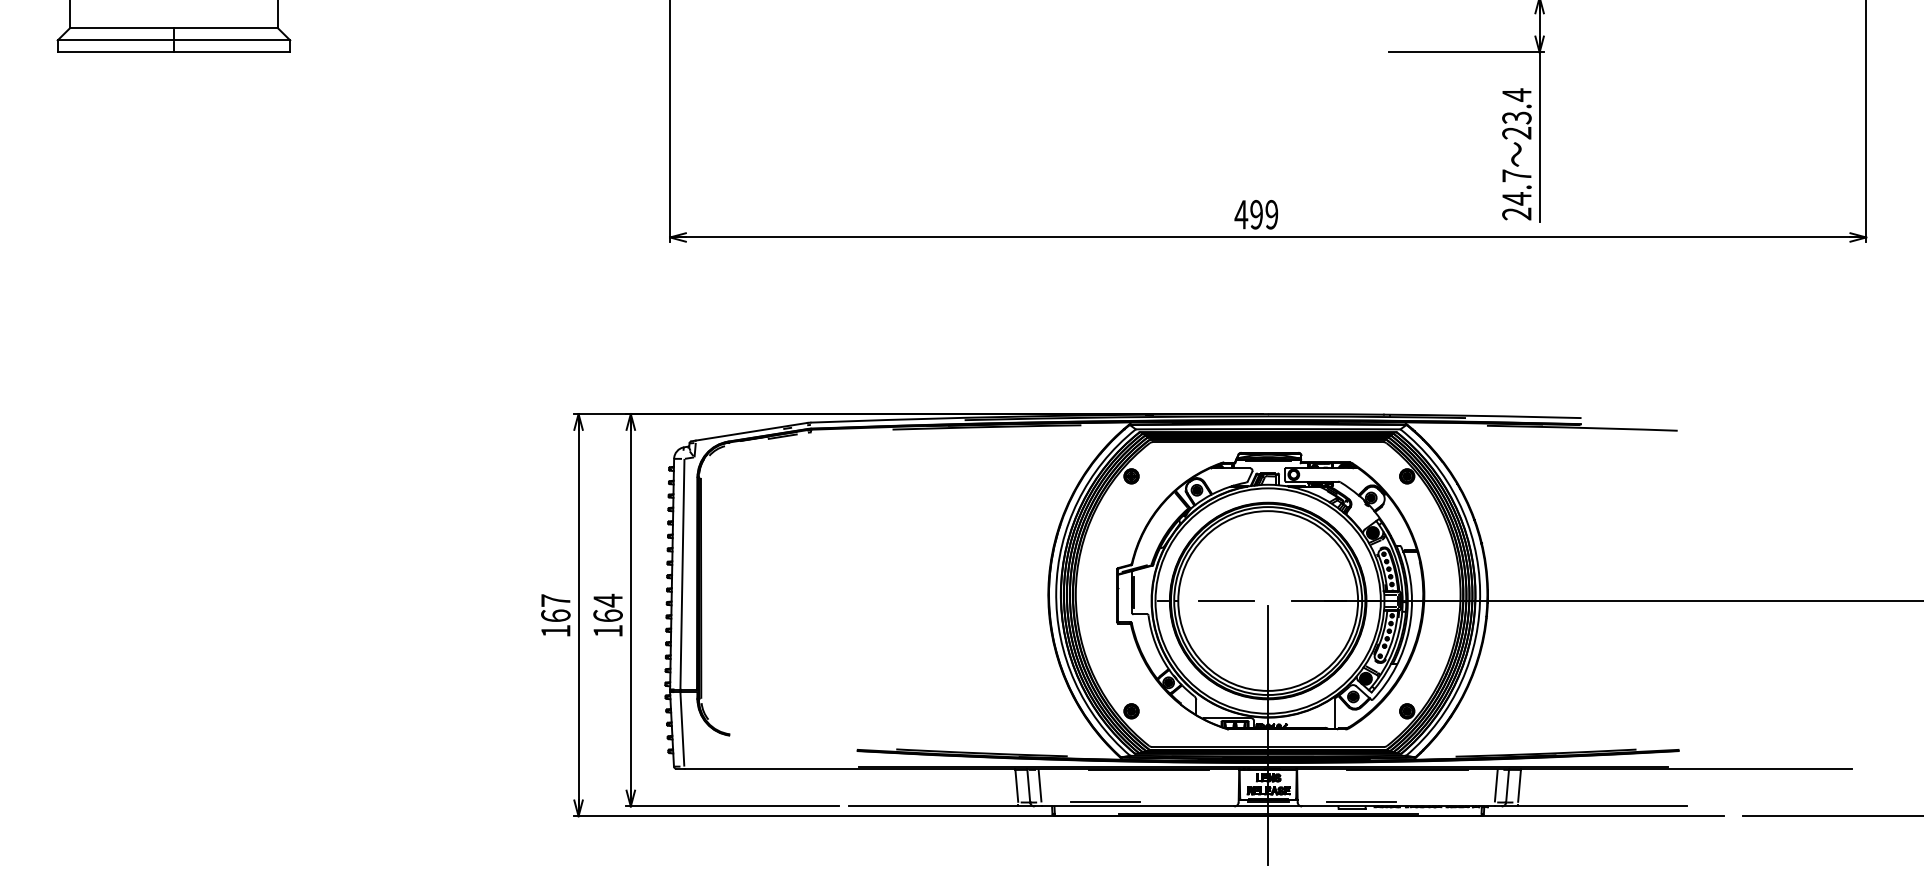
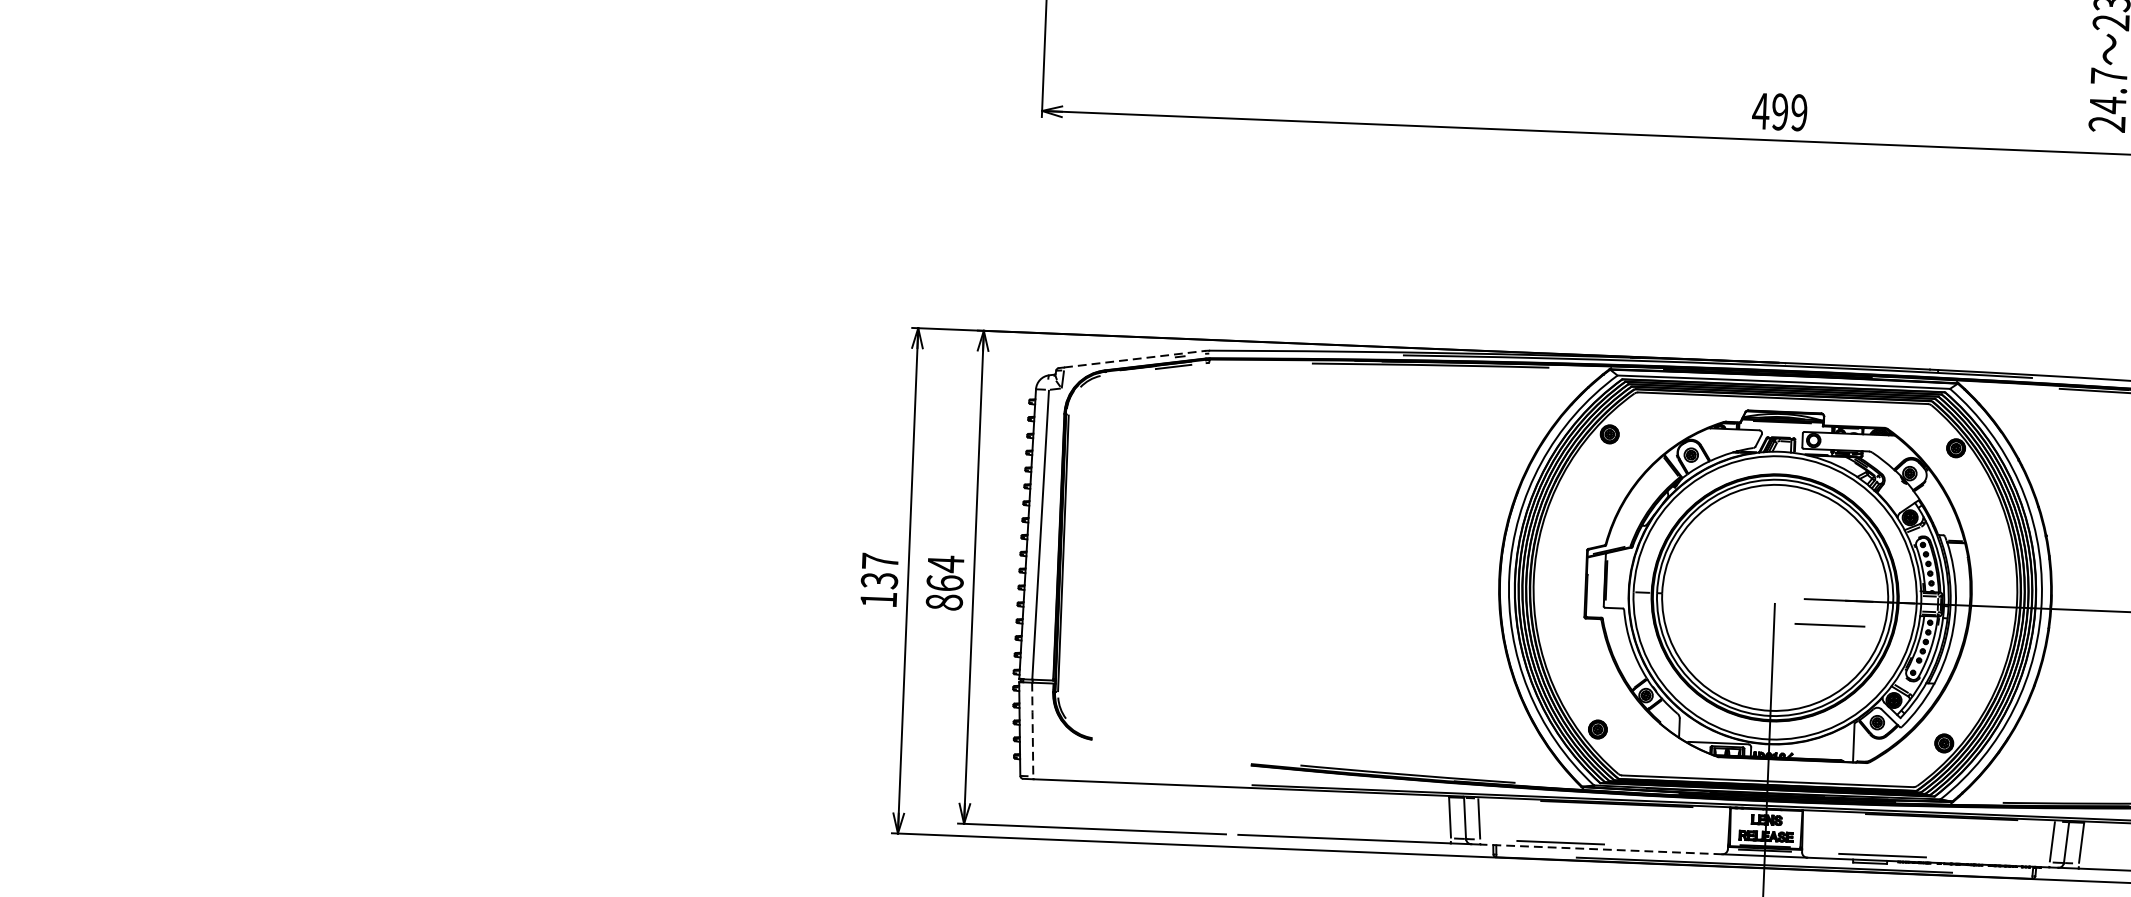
line: (751, 431) -> (1134, 358), solid -> dashed
line: (1226, 600) -> (1829, 624), moved
text: (555, 615) -> (879, 580), 167 -> 137
text: (607, 630) -> (943, 601), 164 -> 864
line: (682, 728) -> (1032, 728), solid -> dashed
line: (1137, 806) -> (1600, 849), solid -> dashed

